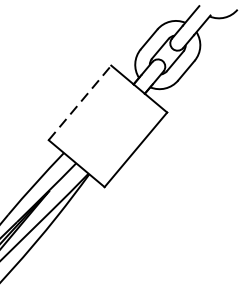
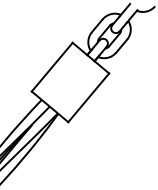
line: (80, 103) -> (52, 67), dashed -> solid

